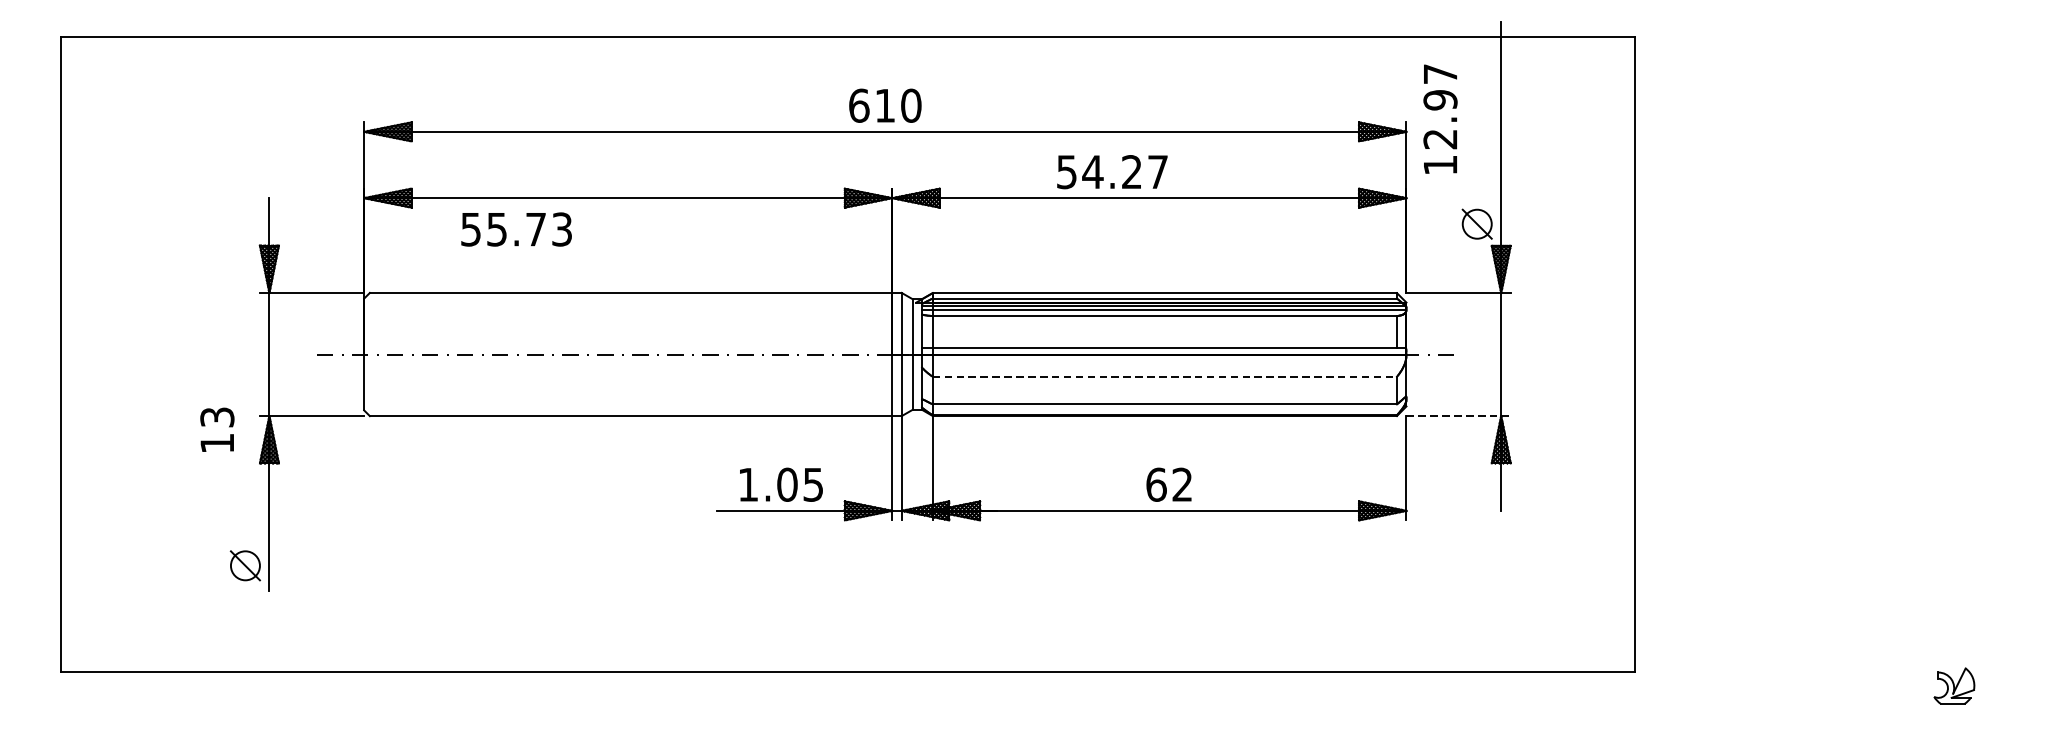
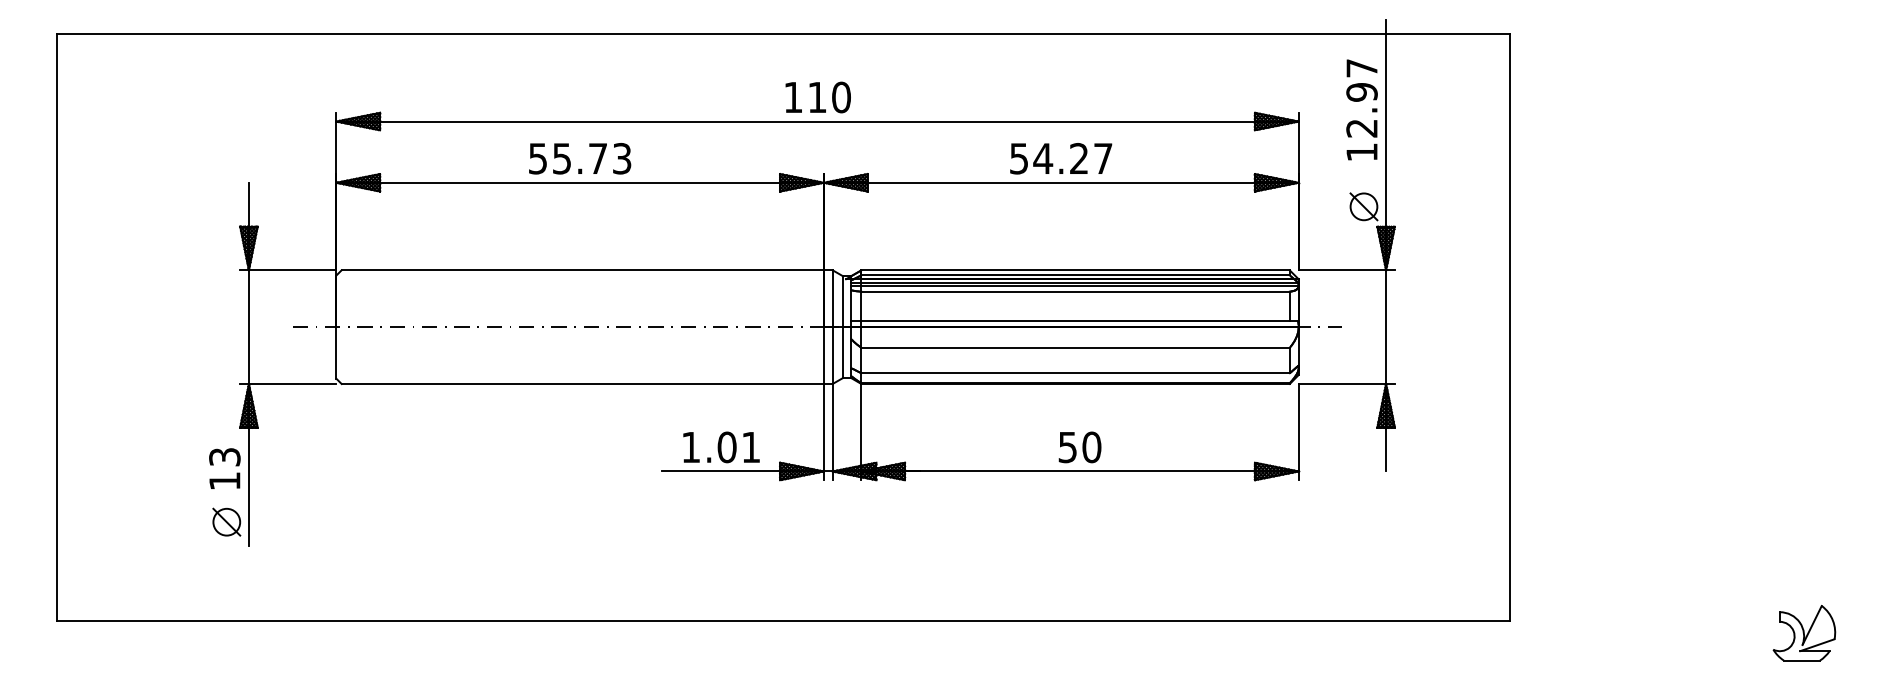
text: (859, 105) -> (793, 97), 610 -> 110
text: (1439, 118) -> (1361, 109), moved
text: (1112, 171) -> (1061, 158), moved
text: (517, 229) -> (580, 158), moved
line: (1165, 376) -> (1076, 347), dashed -> solid
line: (1459, 415) -> (1347, 383), dashed -> solid
text: (216, 429) -> (224, 468), moved
text: (812, 484) -> (750, 447), 1.05 -> 1.01
text: (1169, 484) -> (1079, 447), 62 -> 50
part: (1954, 686) -> (1804, 633), size x1.67

